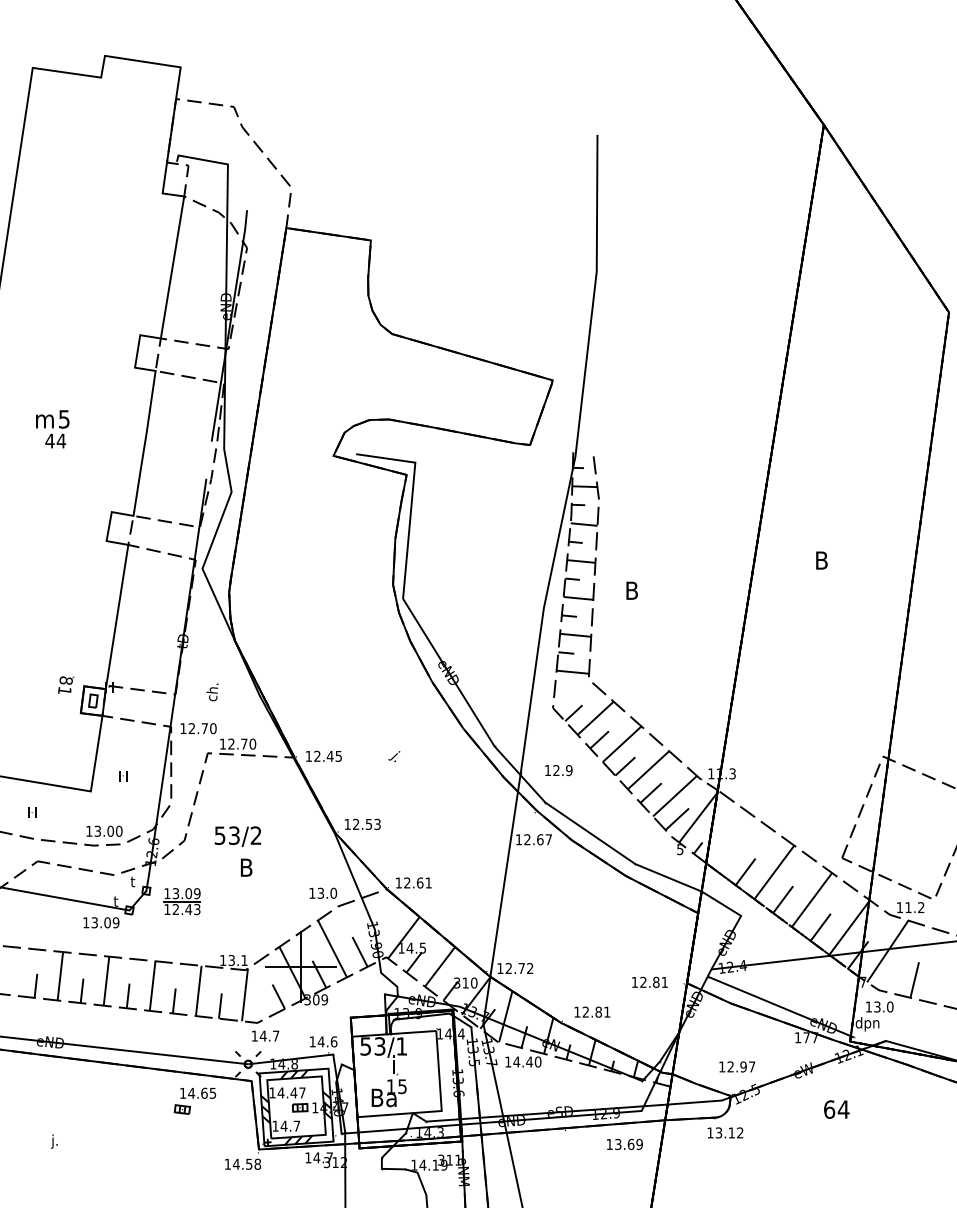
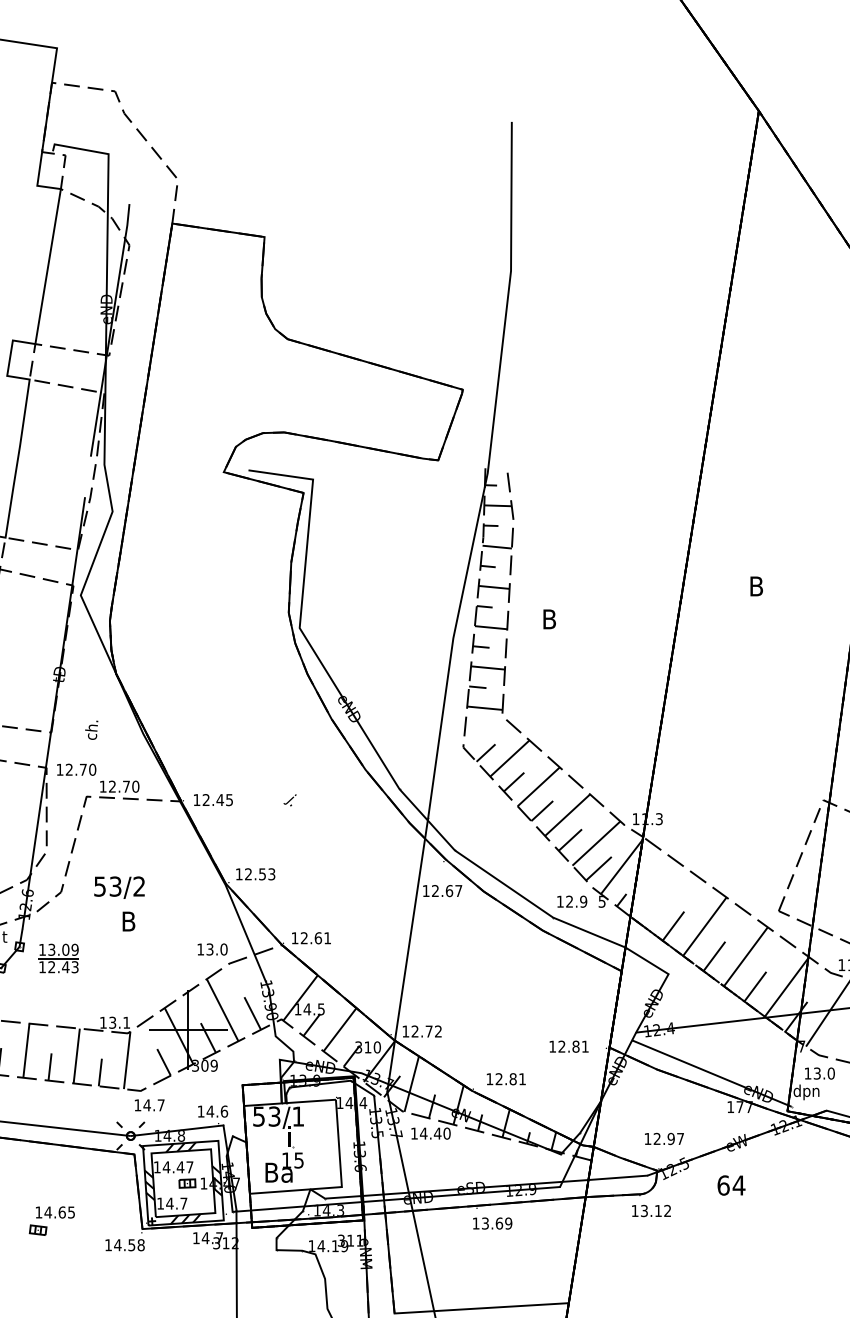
text: (558, 770) -> (571, 901), moved
part: (194, 1100) -> (51, 1220), moved
text: (836, 1109) -> (731, 1185), moved
text: (624, 1144) -> (492, 1223), moved

